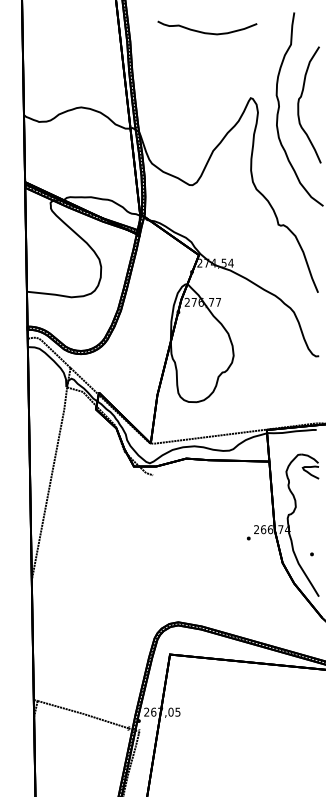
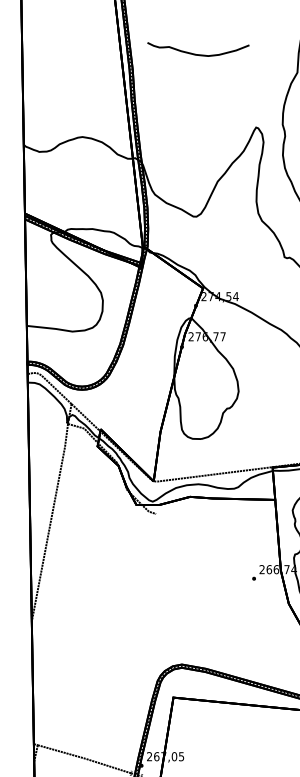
curve: (207, 32) -> (198, 54), moved

